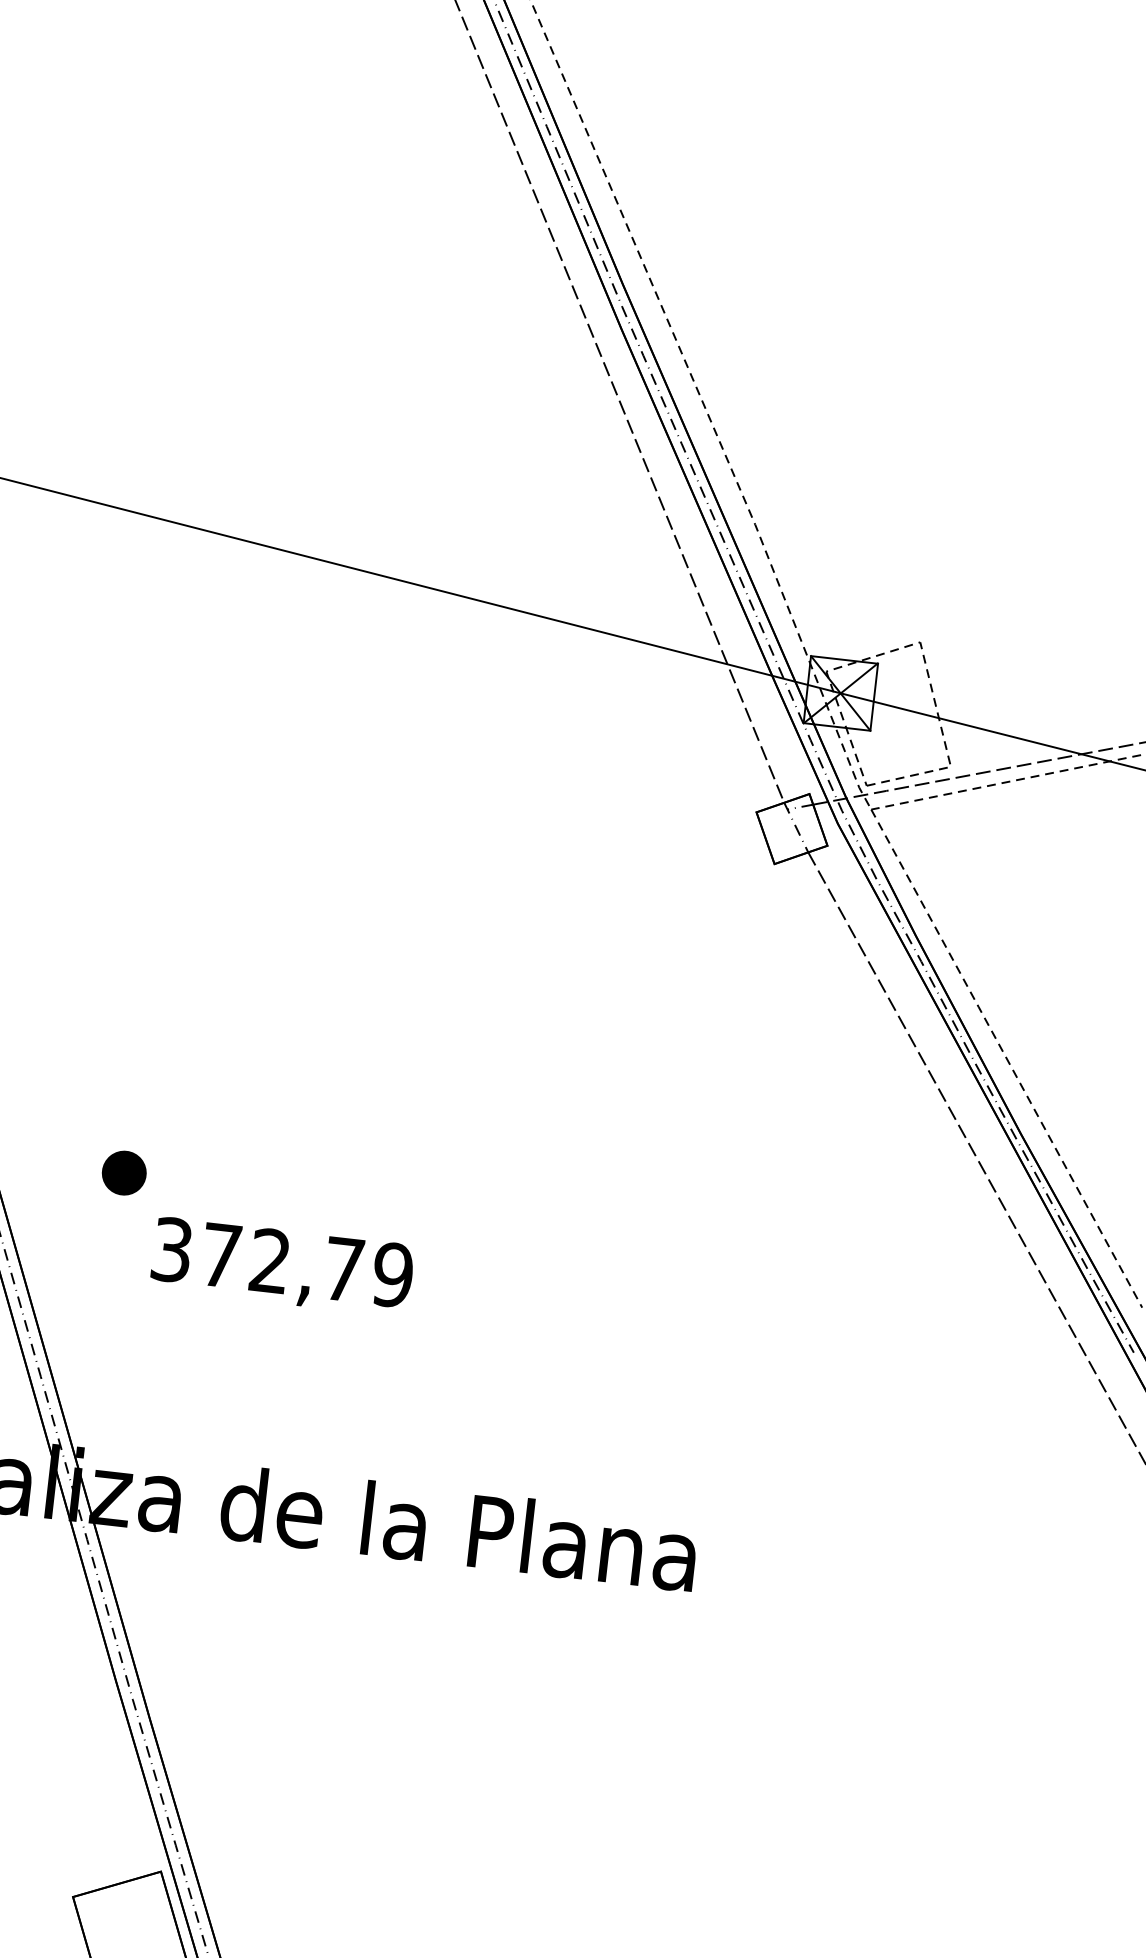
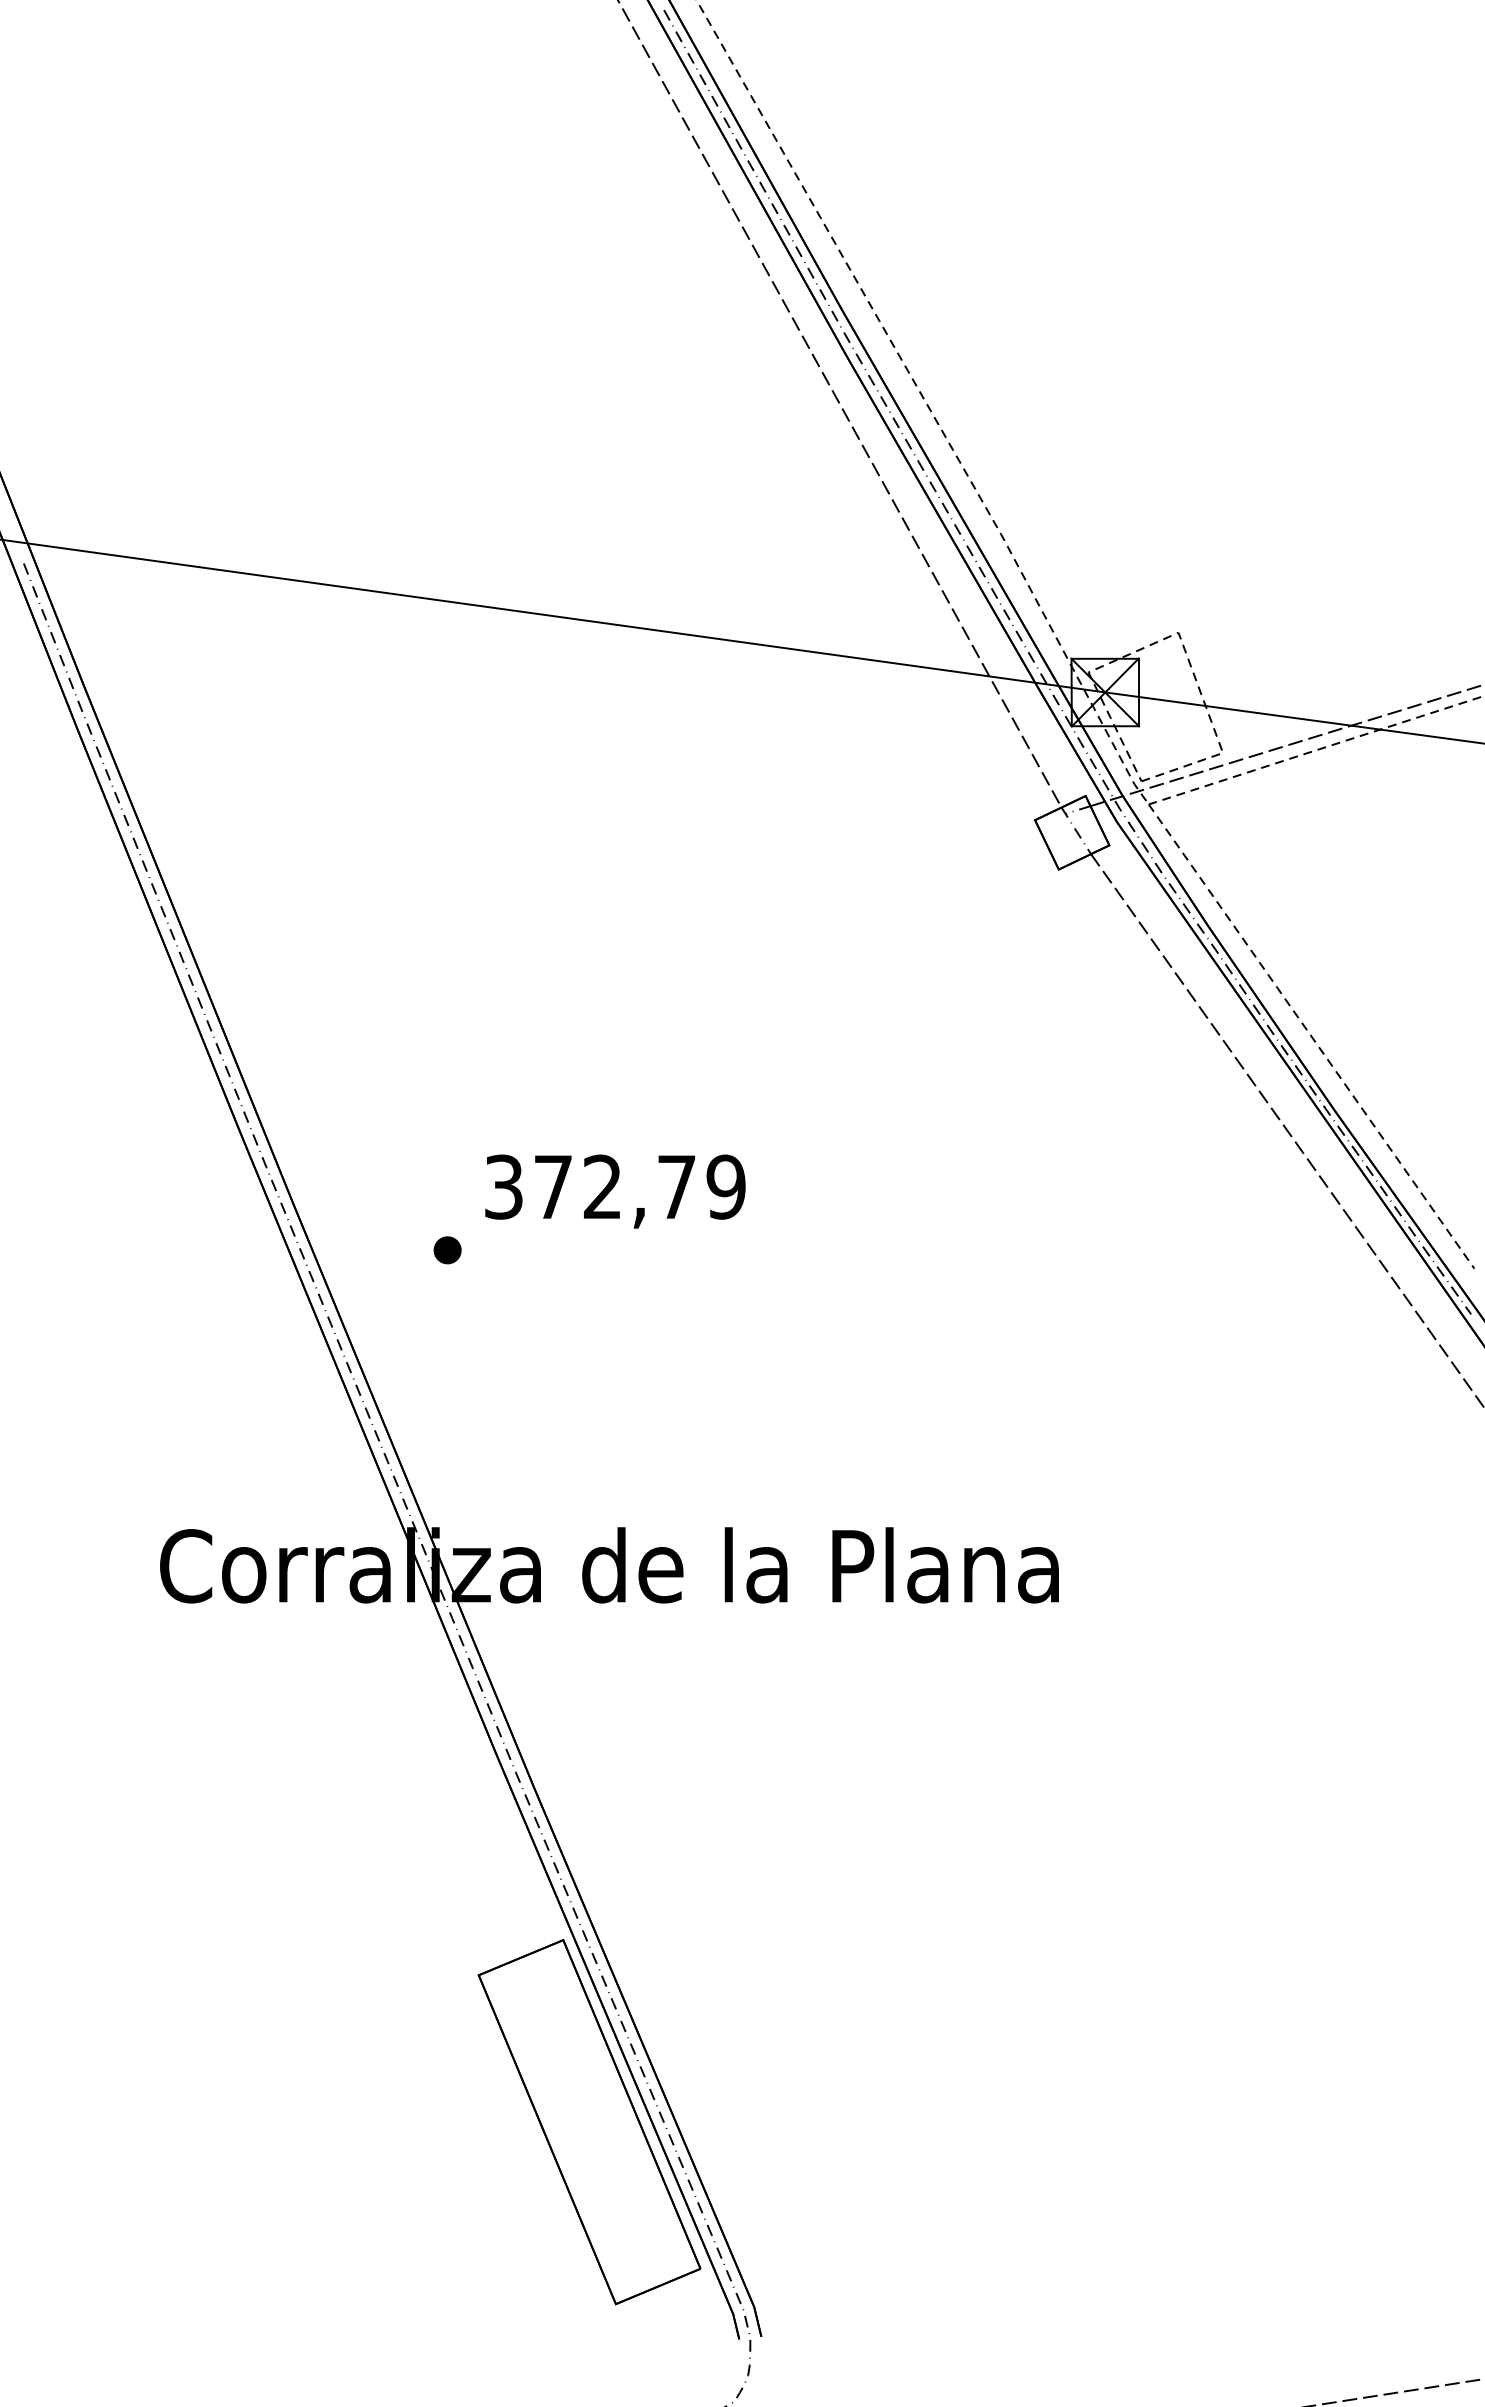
part: (124, 1173) -> (447, 1250), size x0.62
text: (282, 1266) -> (615, 1191), moved

